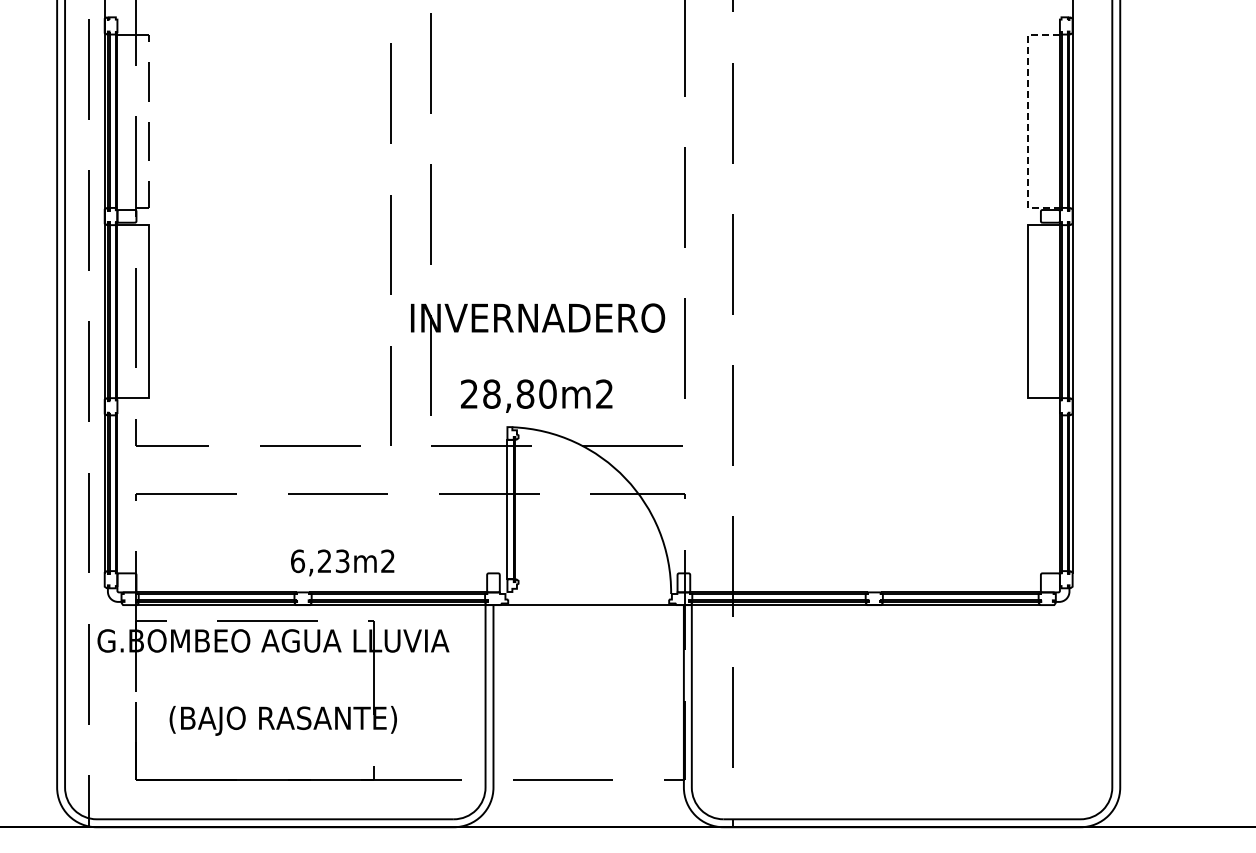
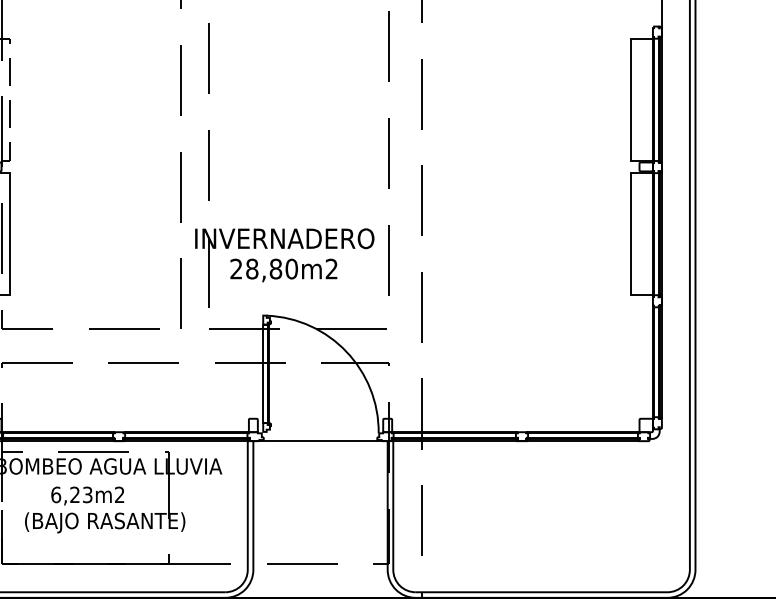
line: (1028, 121) -> (630, 100), dashed -> solid
text: (536, 395) -> (283, 270), moved
text: (342, 562) -> (87, 495), moved

